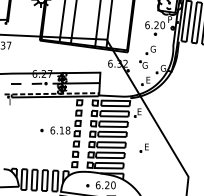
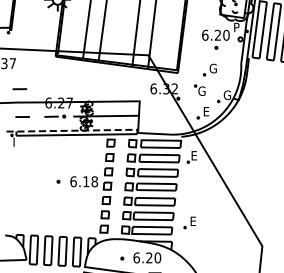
line: (14, 63) -> (20, 88), added
part: (143, 147) -> (188, 222), moved

